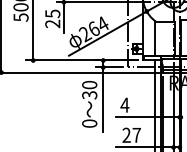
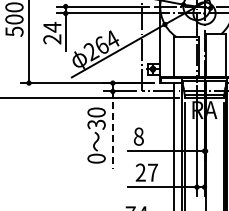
text: (52, 13) -> (52, 26), 25 -> 24
line: (102, 100) -> (112, 130), solid -> dashed
text: (124, 105) -> (138, 136), 4 -> 8

